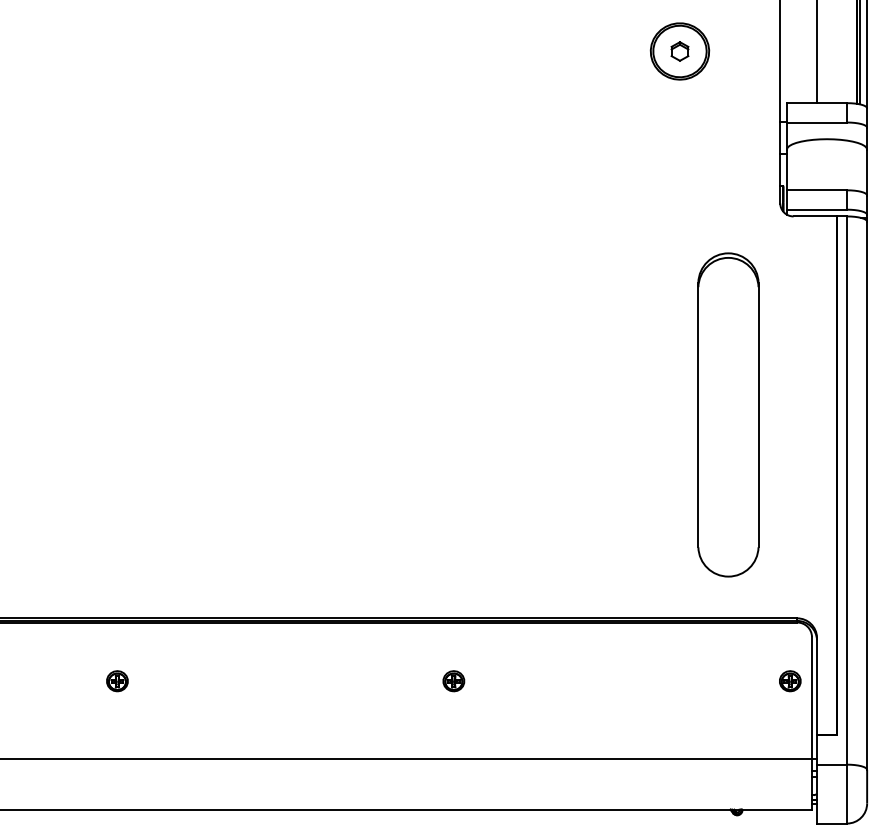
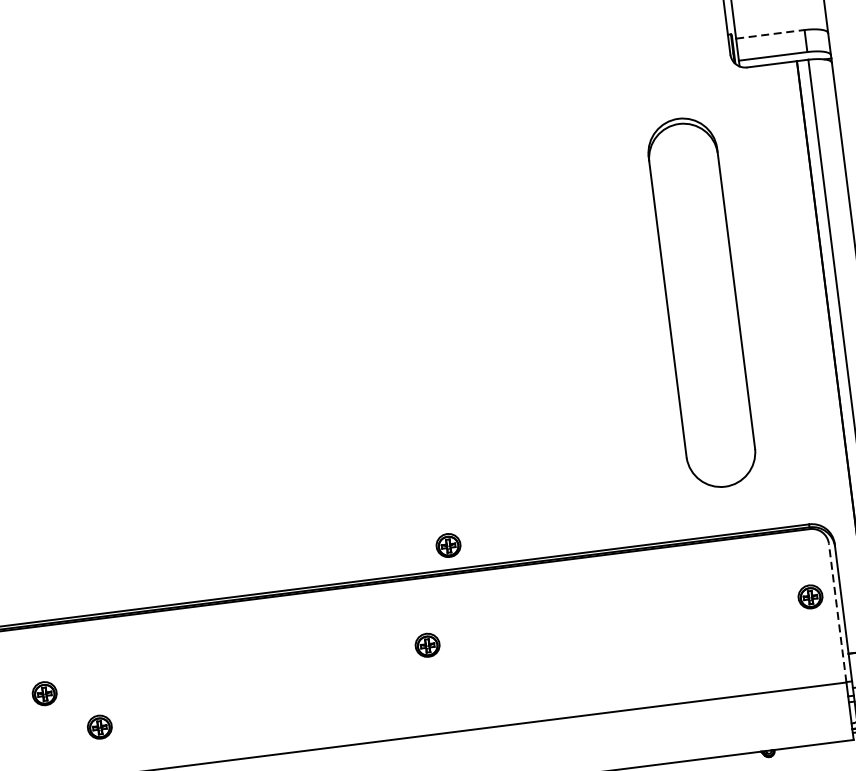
line: (817, 190) -> (770, 34), solid -> dashed
part: (482, 597) -> (448, 545), added
line: (812, 697) -> (838, 612), solid -> dashed
part: (161, 716) -> (99, 727), added

